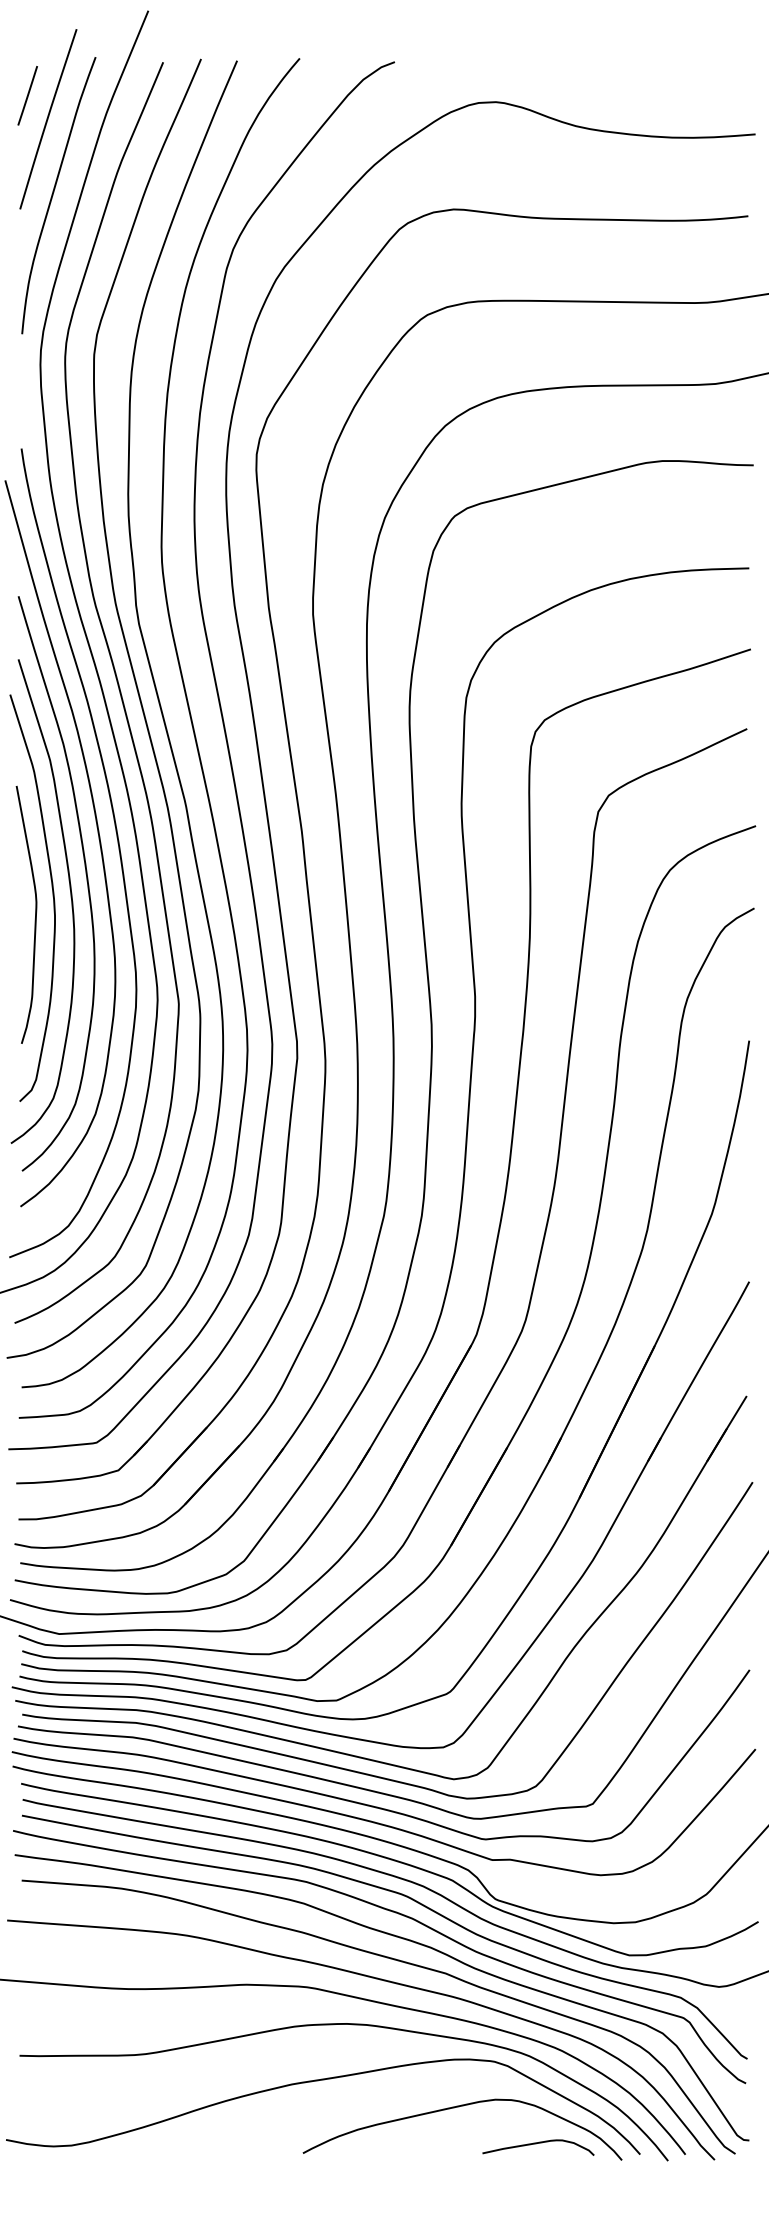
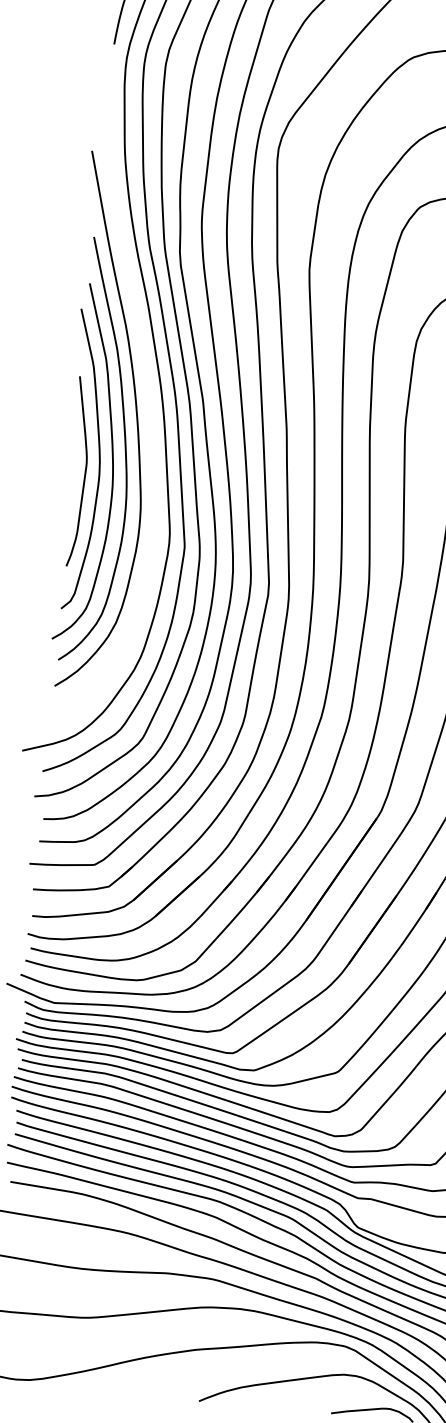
curve: (118, 850) -> (150, 430), removed

